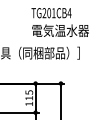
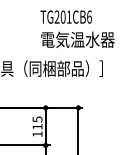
text: (69, 13) -> (89, 17), TG201CB4 -> TG201CB6

